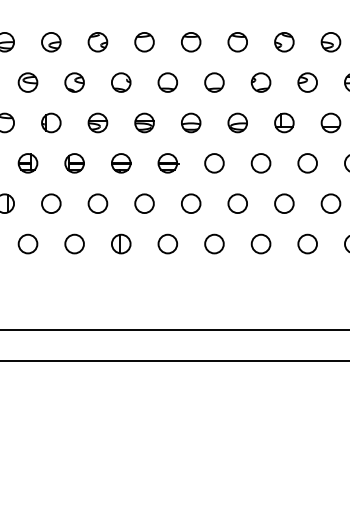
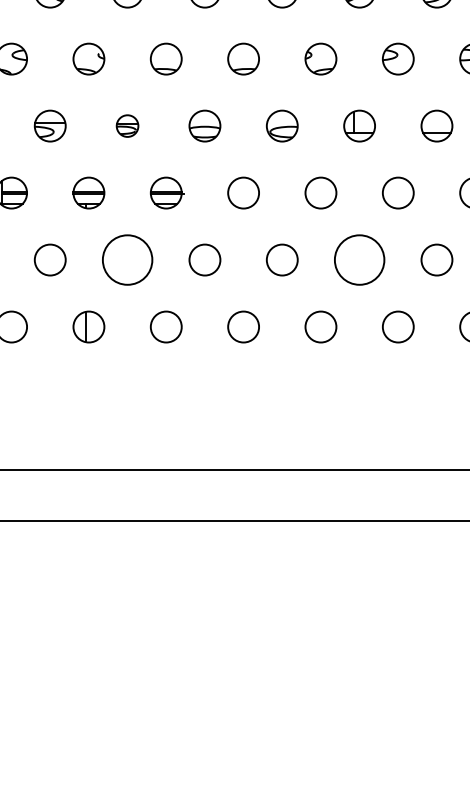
part: (144, 122) -> (127, 125), size x0.7
circle: (144, 203) -> (127, 259), size x1.6
circle: (284, 203) -> (359, 259), size x1.6

